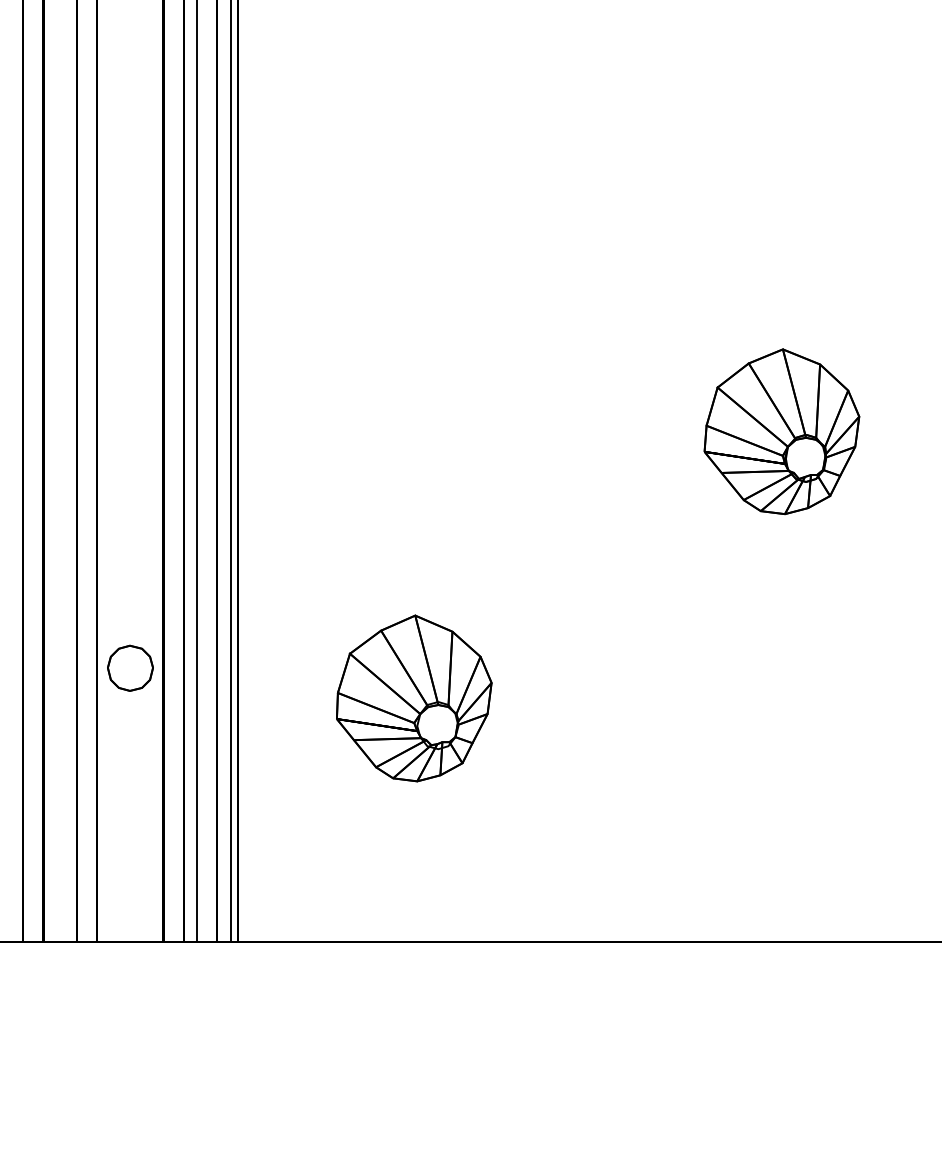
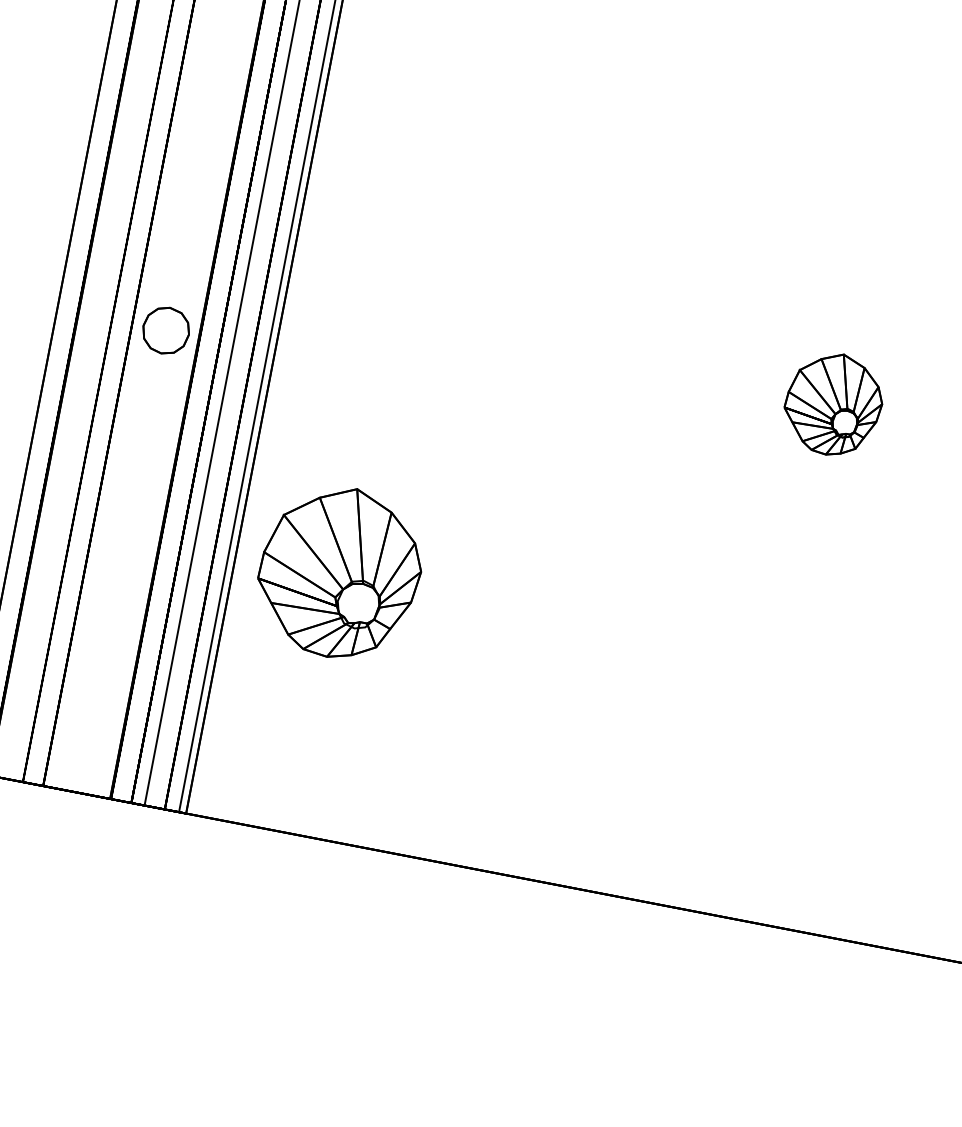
part: (781, 431) -> (833, 403), size x0.6
part: (130, 667) -> (166, 329), moved
part: (414, 698) -> (340, 572), moved

